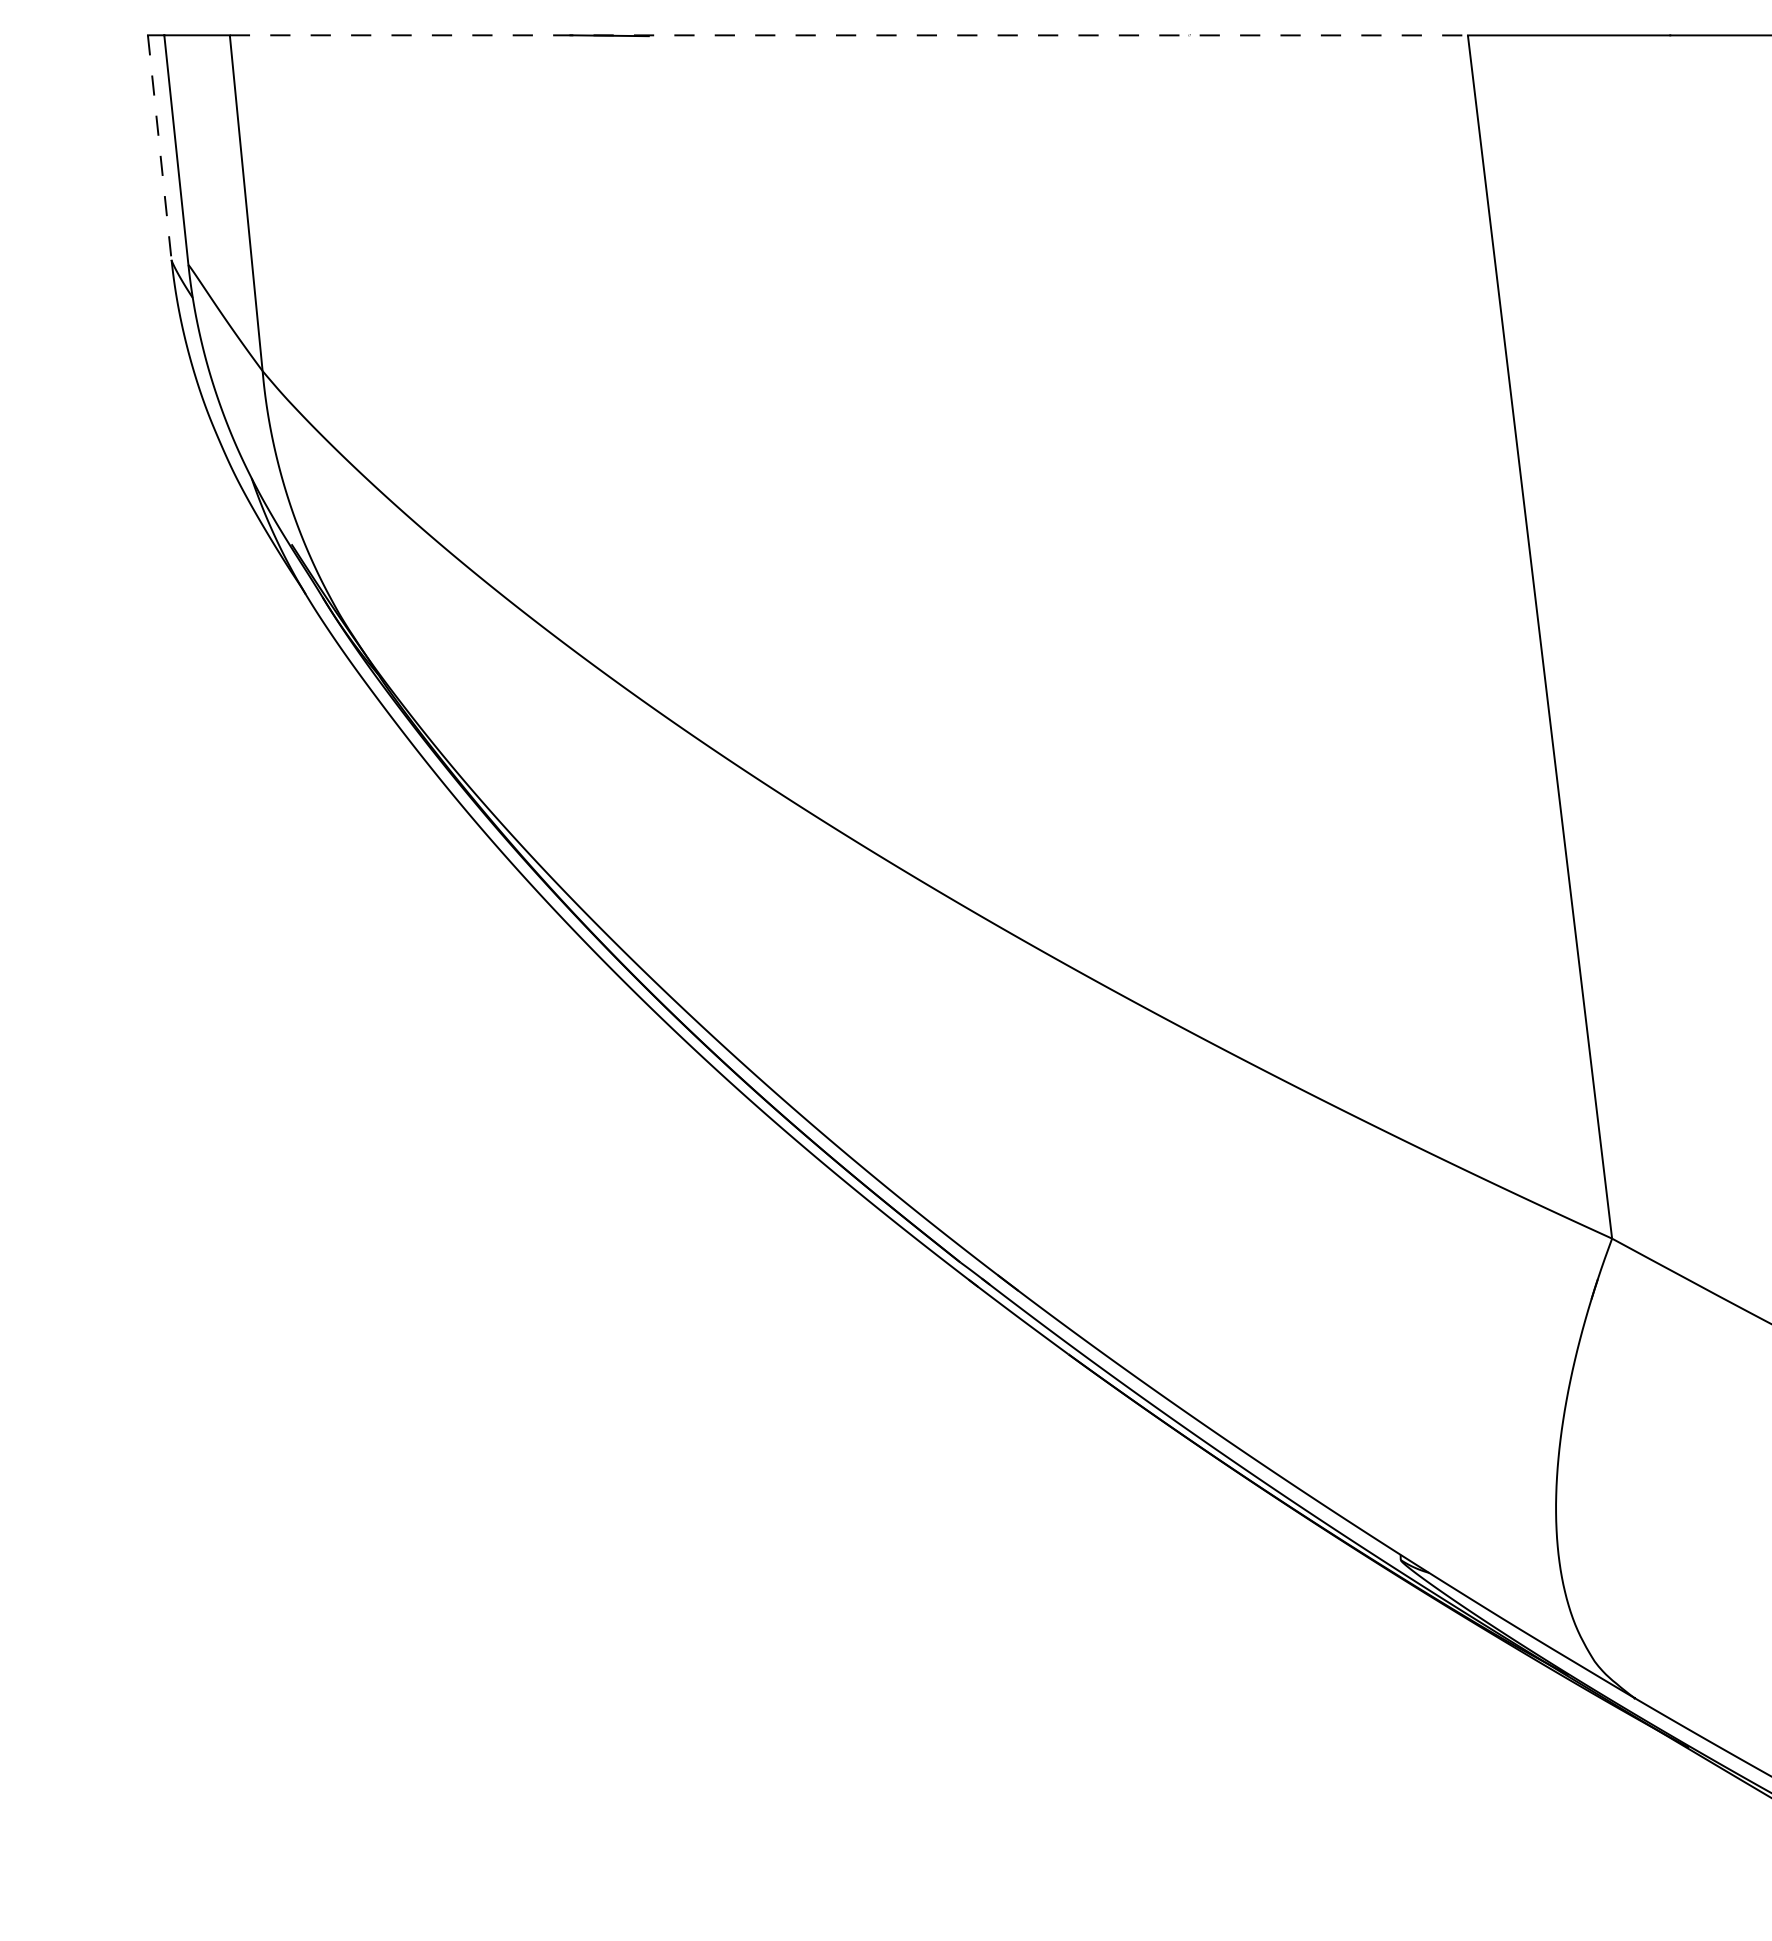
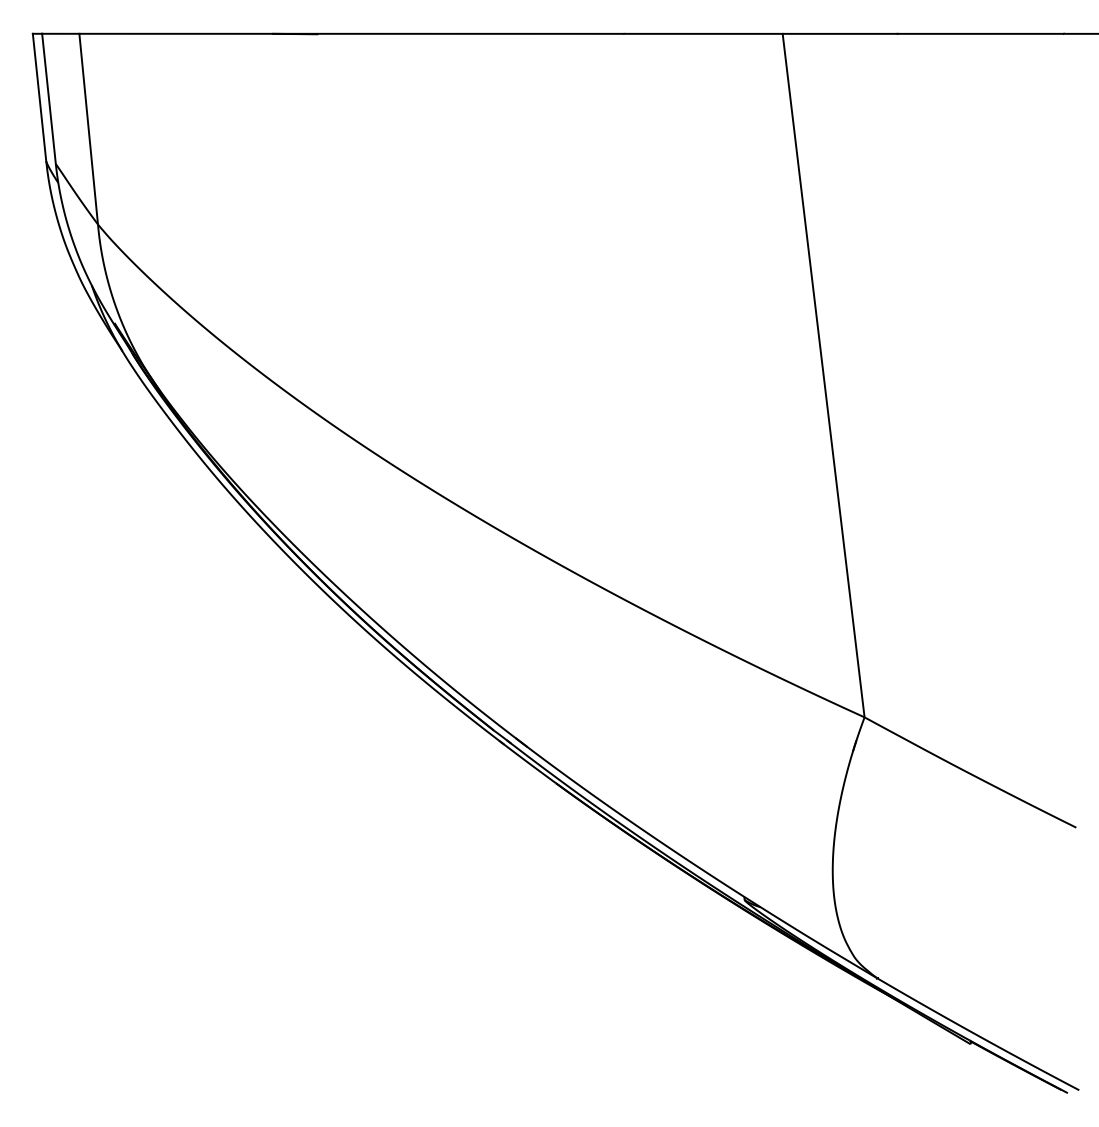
line: (849, 34) -> (431, 33), dashed -> solid
line: (159, 149) -> (39, 98), dashed -> solid

